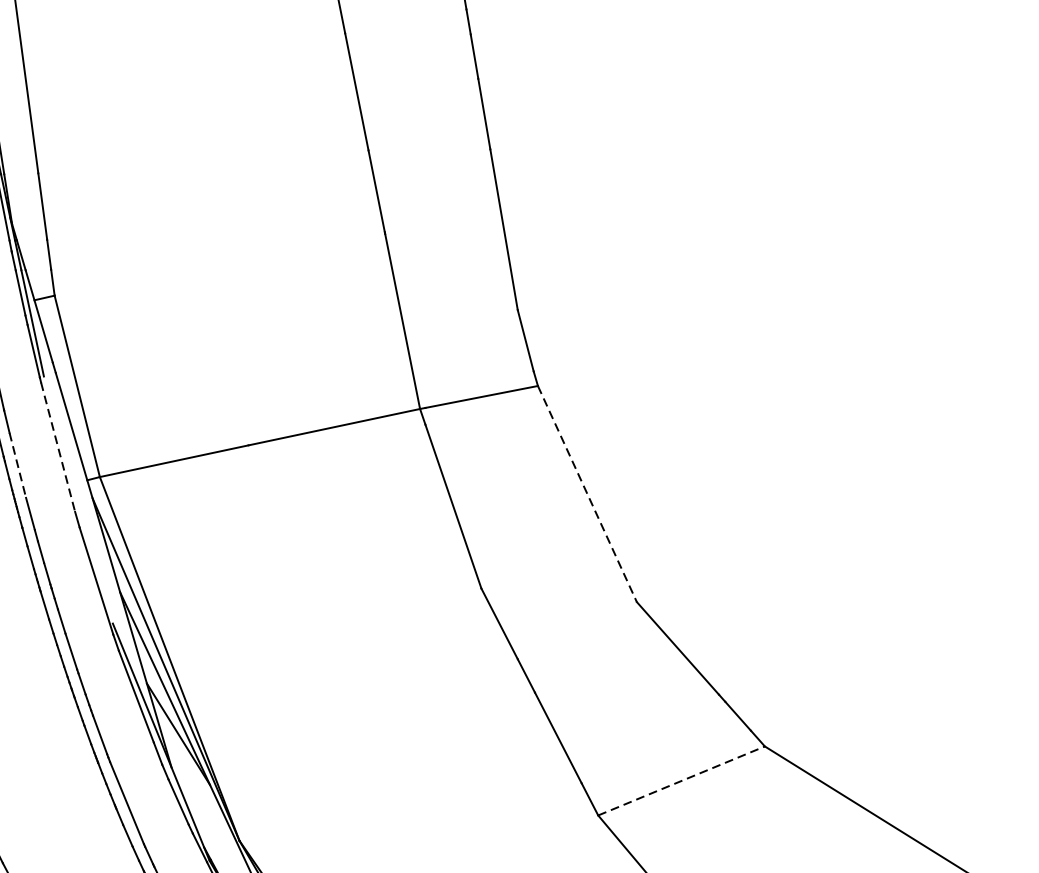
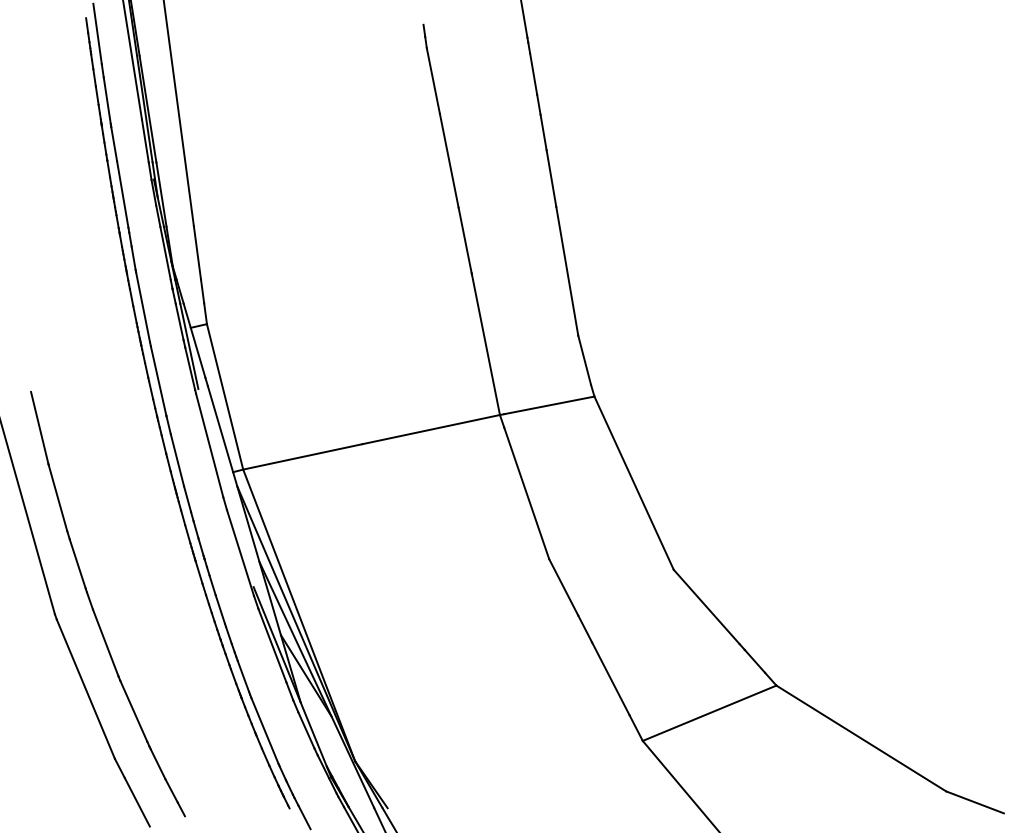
line: (57, 447) -> (209, 445), dashed -> solid
line: (17, 465) -> (177, 460), dashed -> solid
line: (587, 494) -> (634, 483), dashed -> solid
line: (682, 781) -> (710, 713), dashed -> solid

